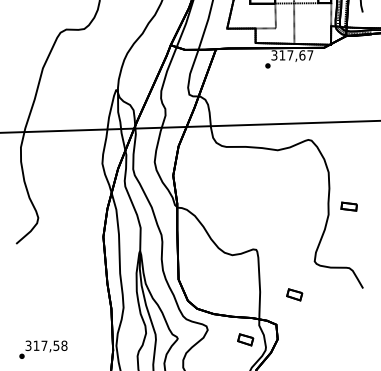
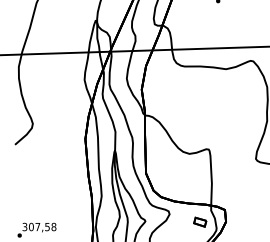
part: (294, 294) -> (239, 185), removed
text: (36, 345) -> (31, 226), 317,58 -> 307,58

